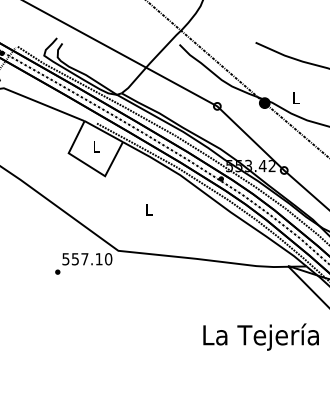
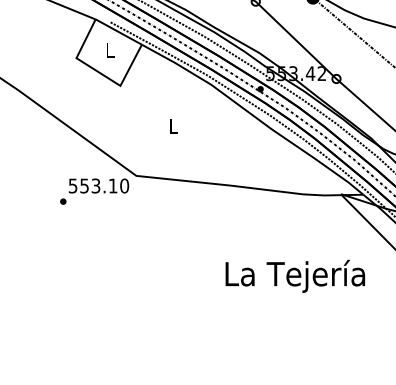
text: (84, 259) -> (95, 186), 557.10 -> 553.10
text: (260, 336) -> (294, 275), moved

